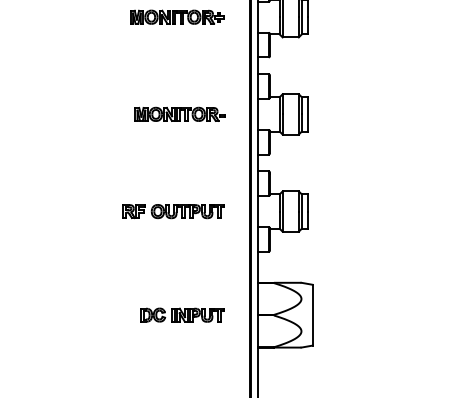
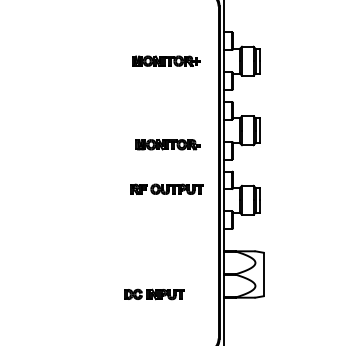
part: (178, 114) -> (167, 144), moved
part: (173, 210) -> (166, 188), moved
part: (182, 315) -> (154, 294), moved

